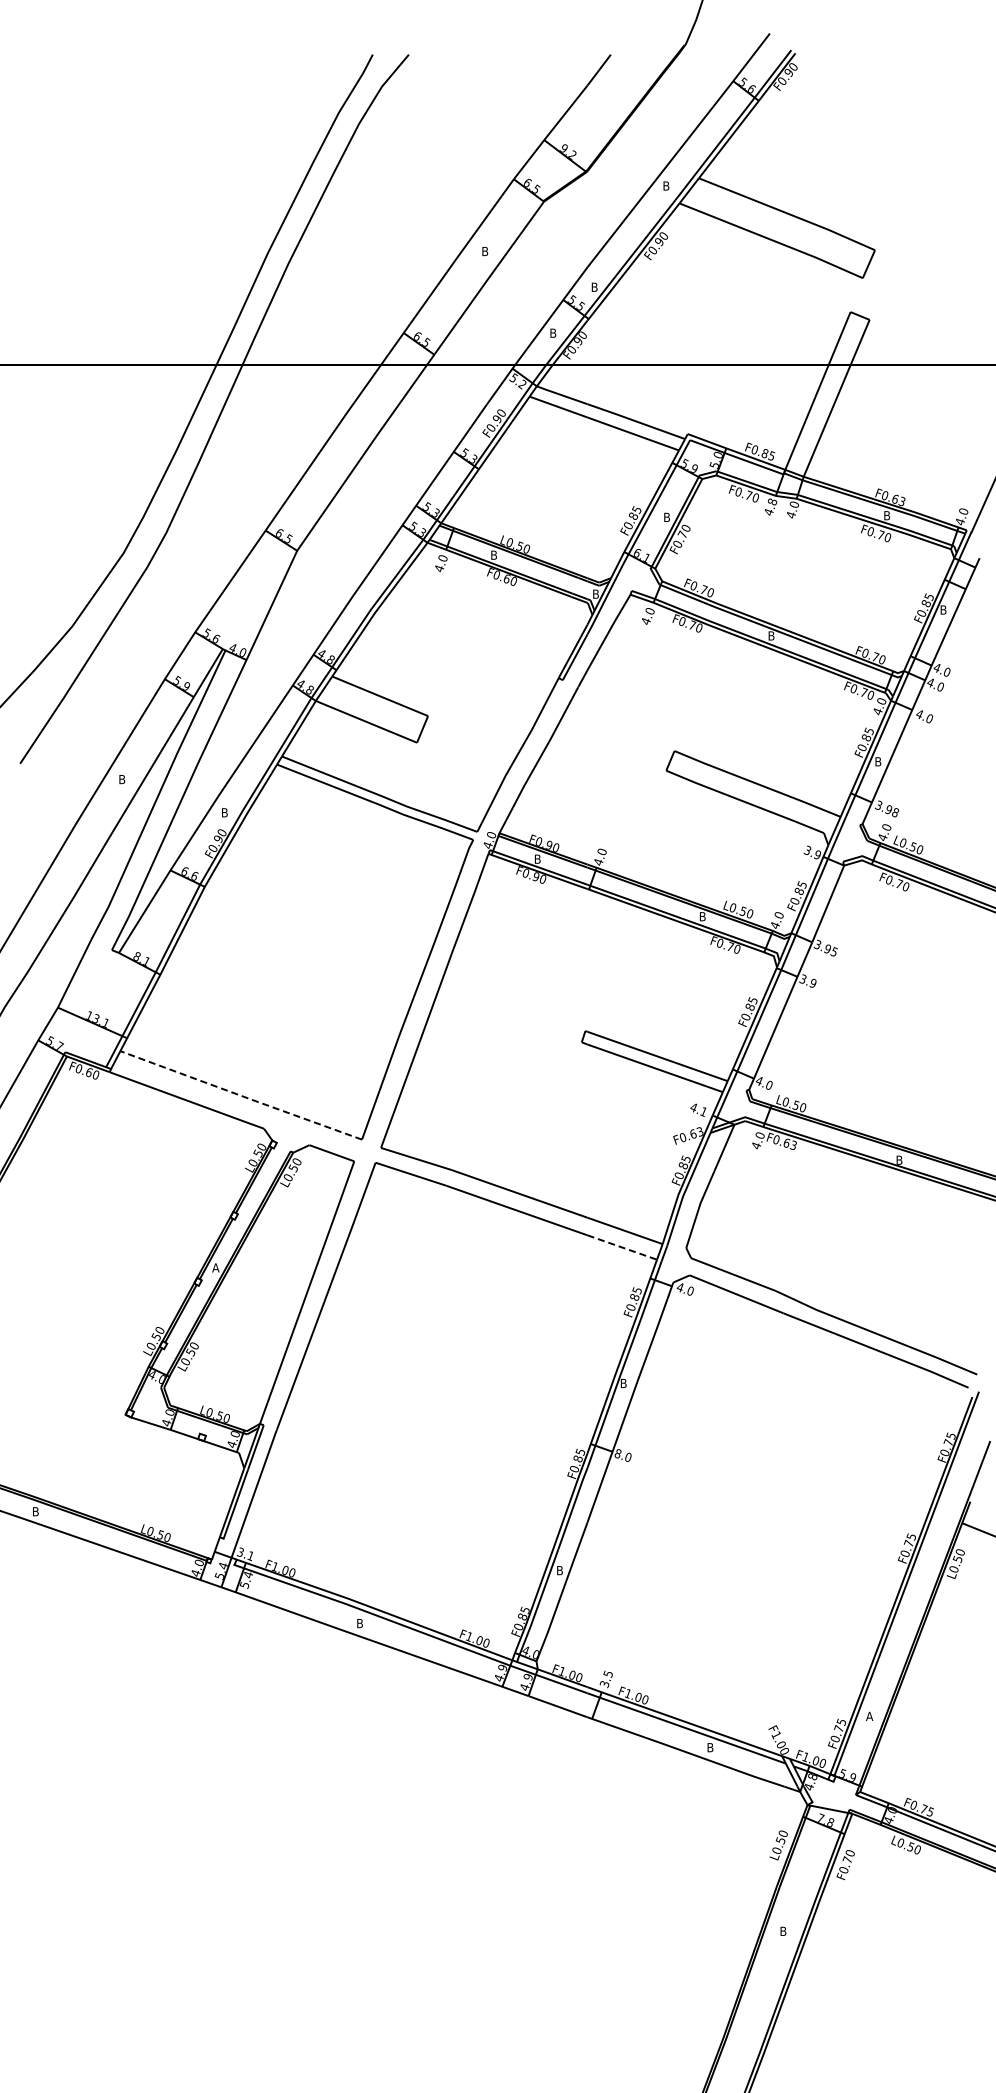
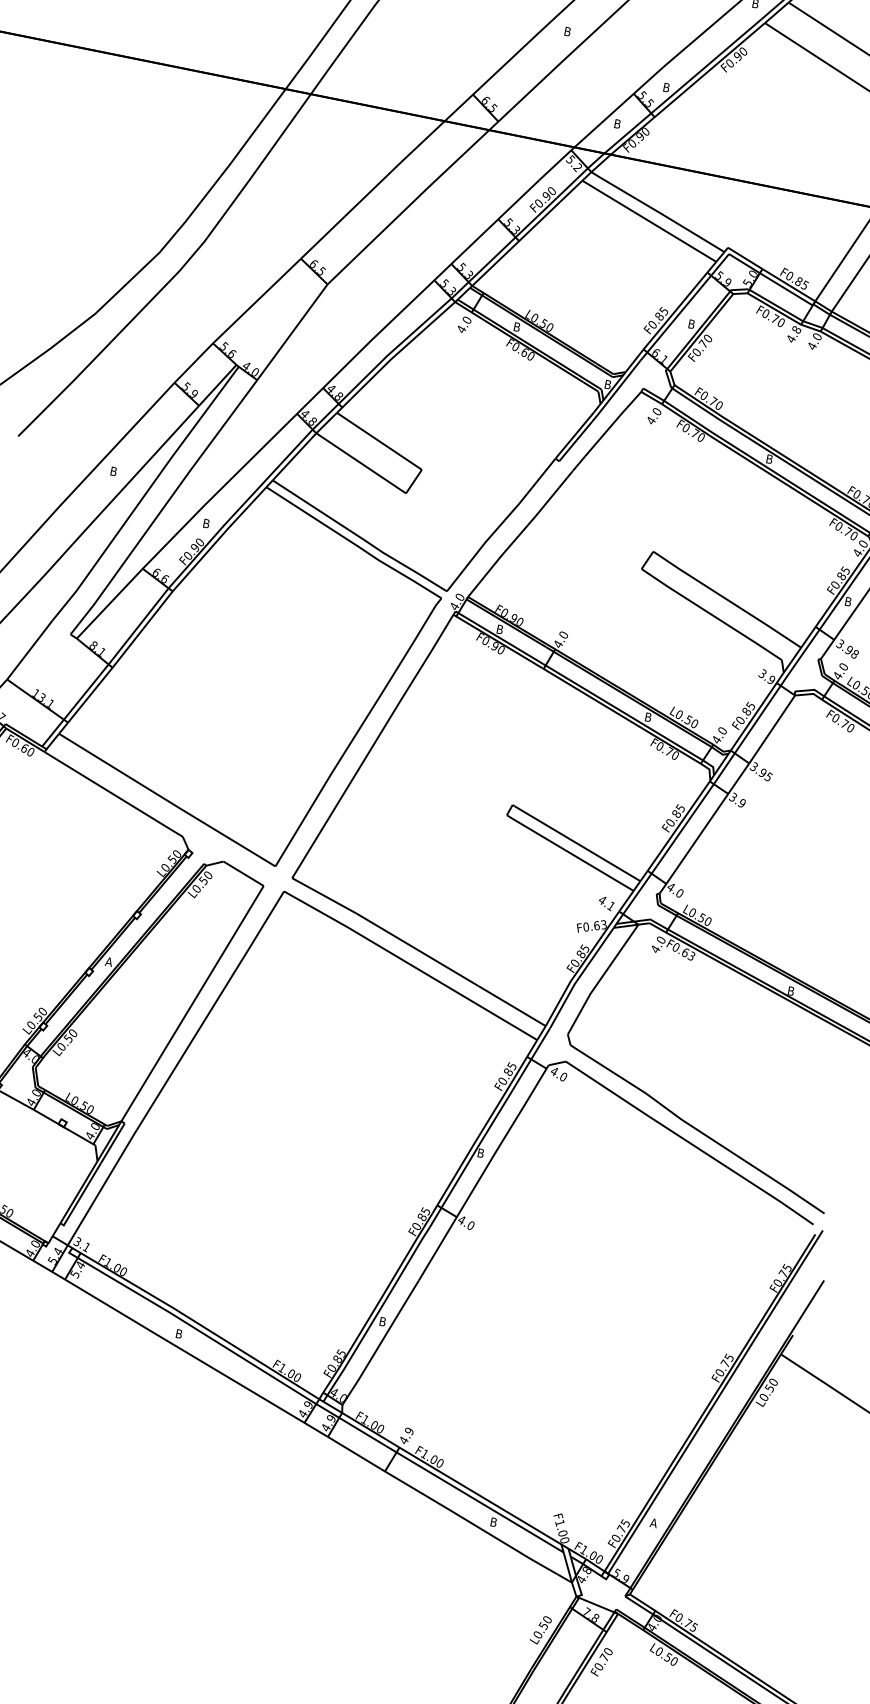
line: (240, 1095) -> (166, 800), dashed -> solid
line: (622, 1247) -> (506, 1021), dashed -> solid
text: (617, 1453) -> (461, 1219), 8.0 -> 4.0
text: (605, 1679) -> (405, 1435), 3.5 -> 4.9

